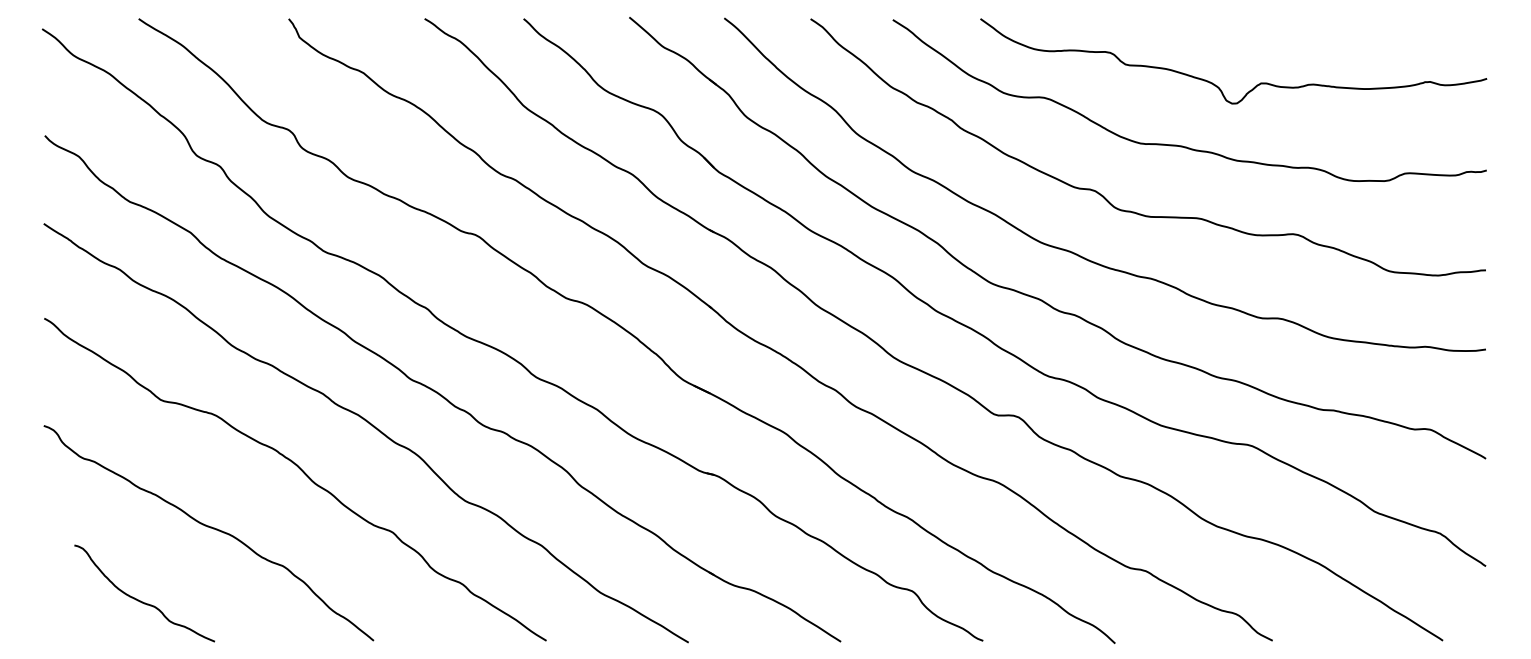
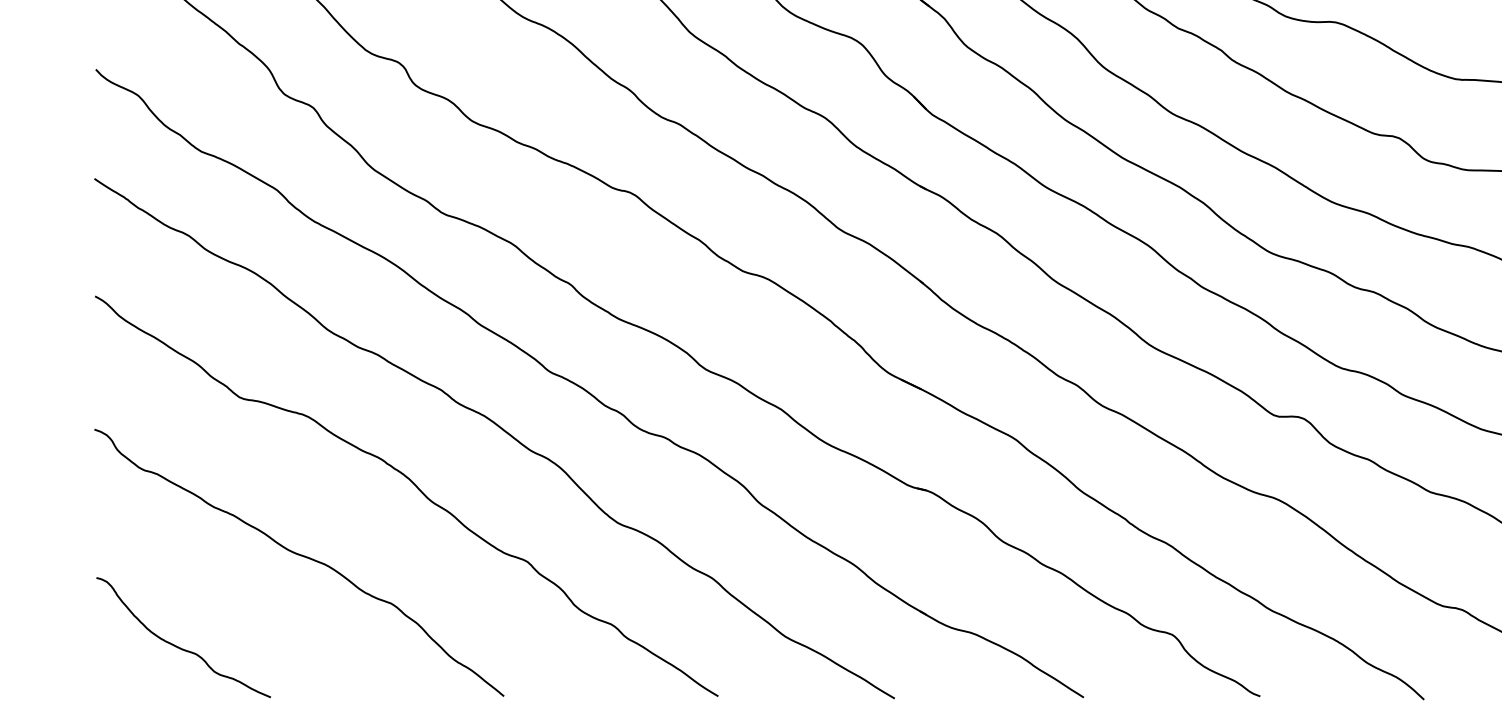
curve: (140, 600) -> (178, 646), moved

